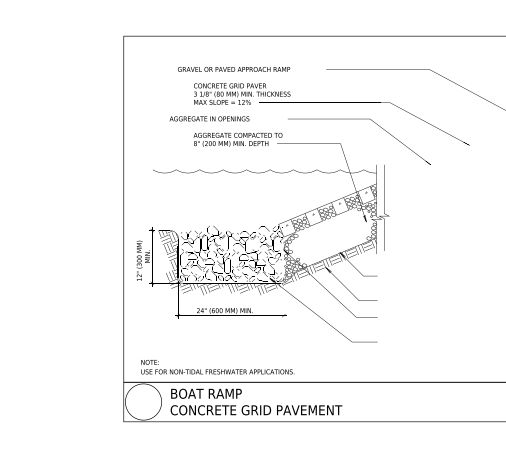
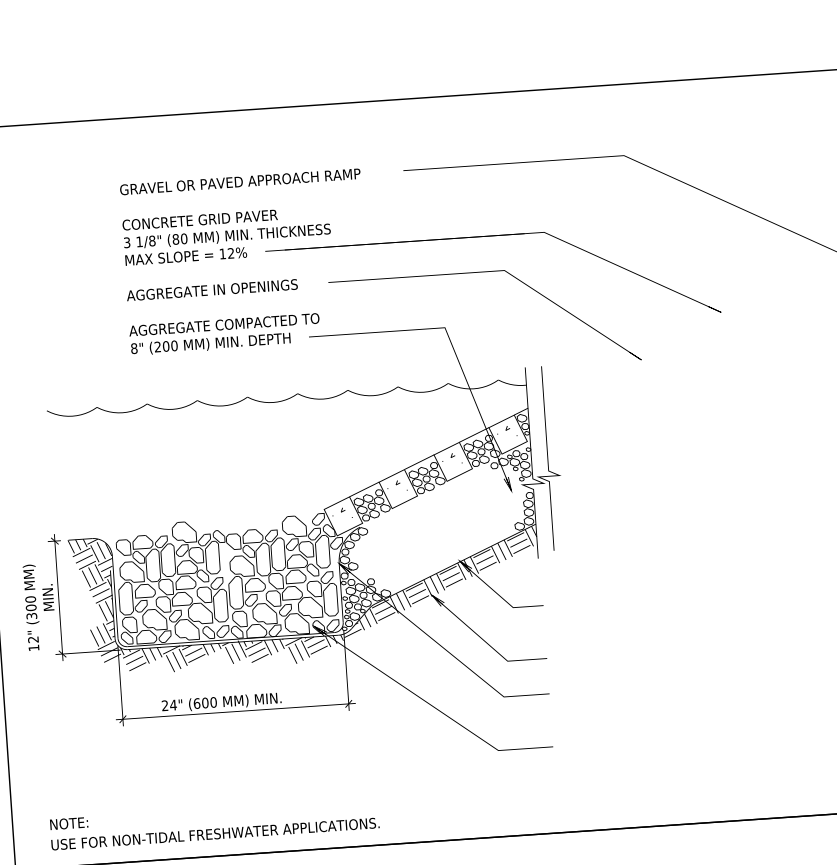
text: (234, 69) -> (241, 181), moved
text: (209, 118) -> (212, 289), moved

